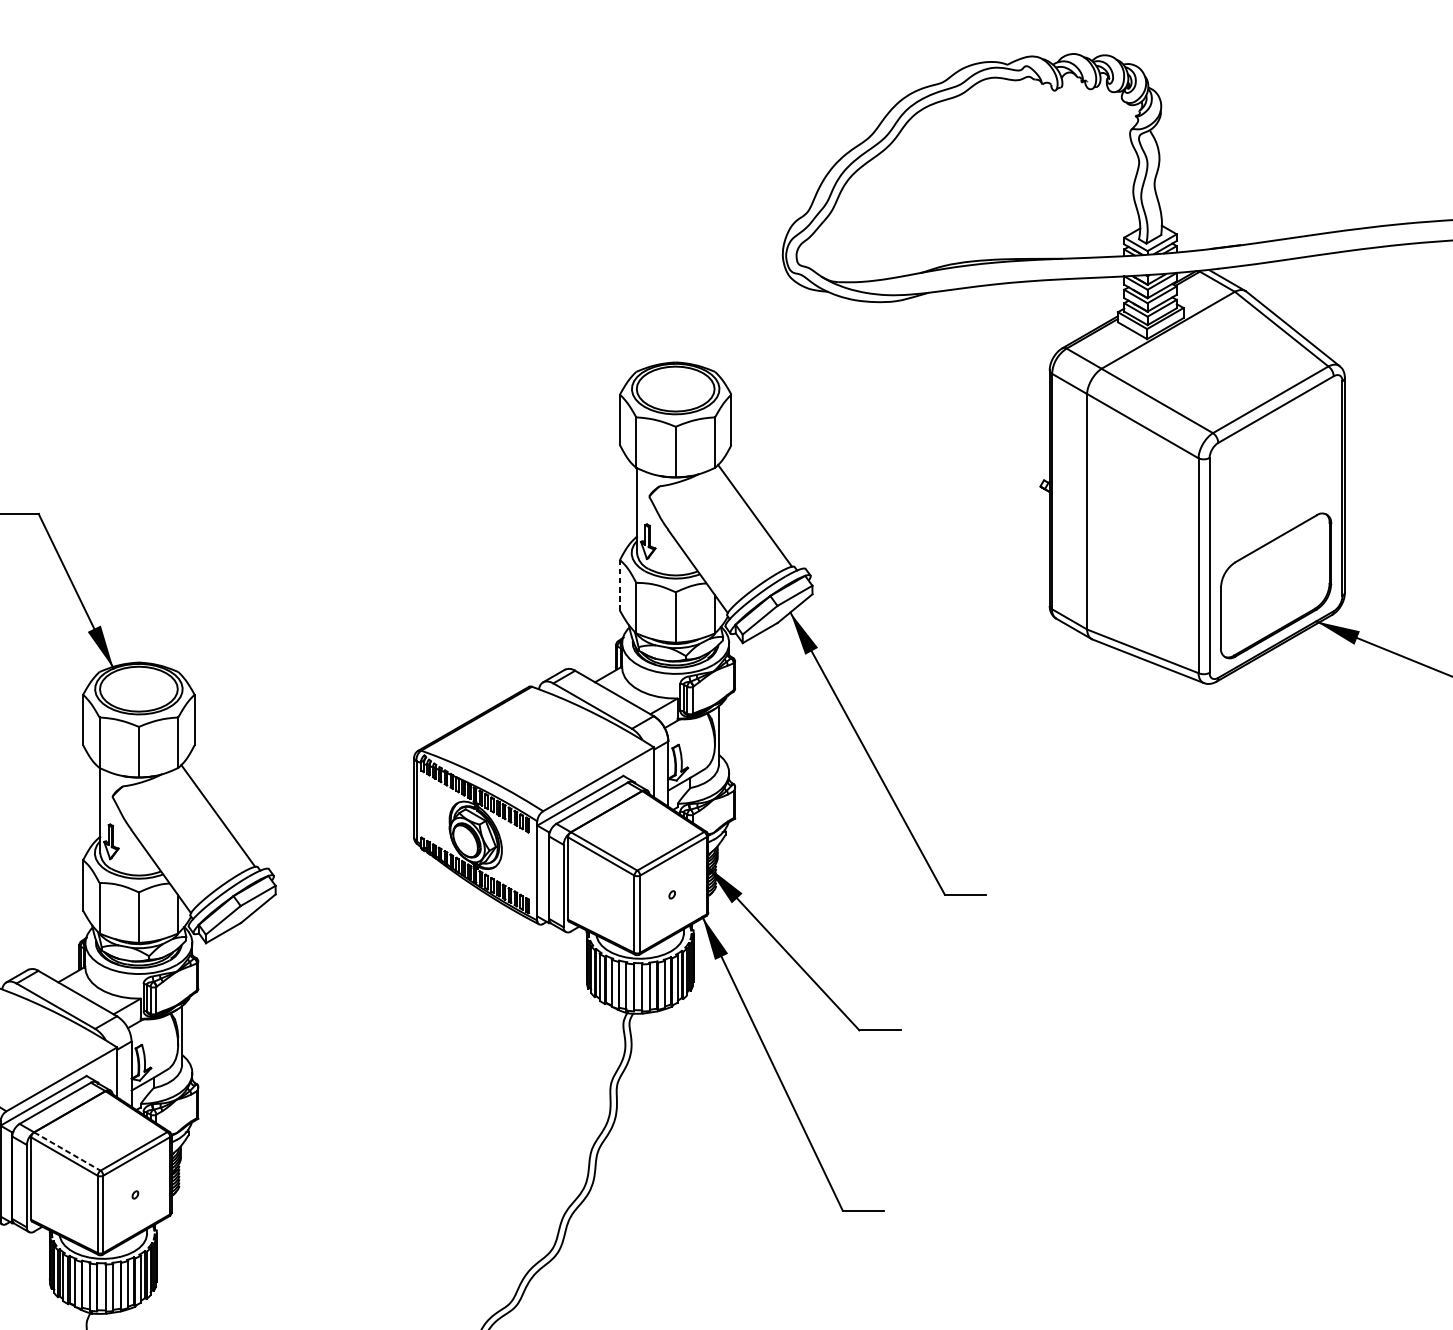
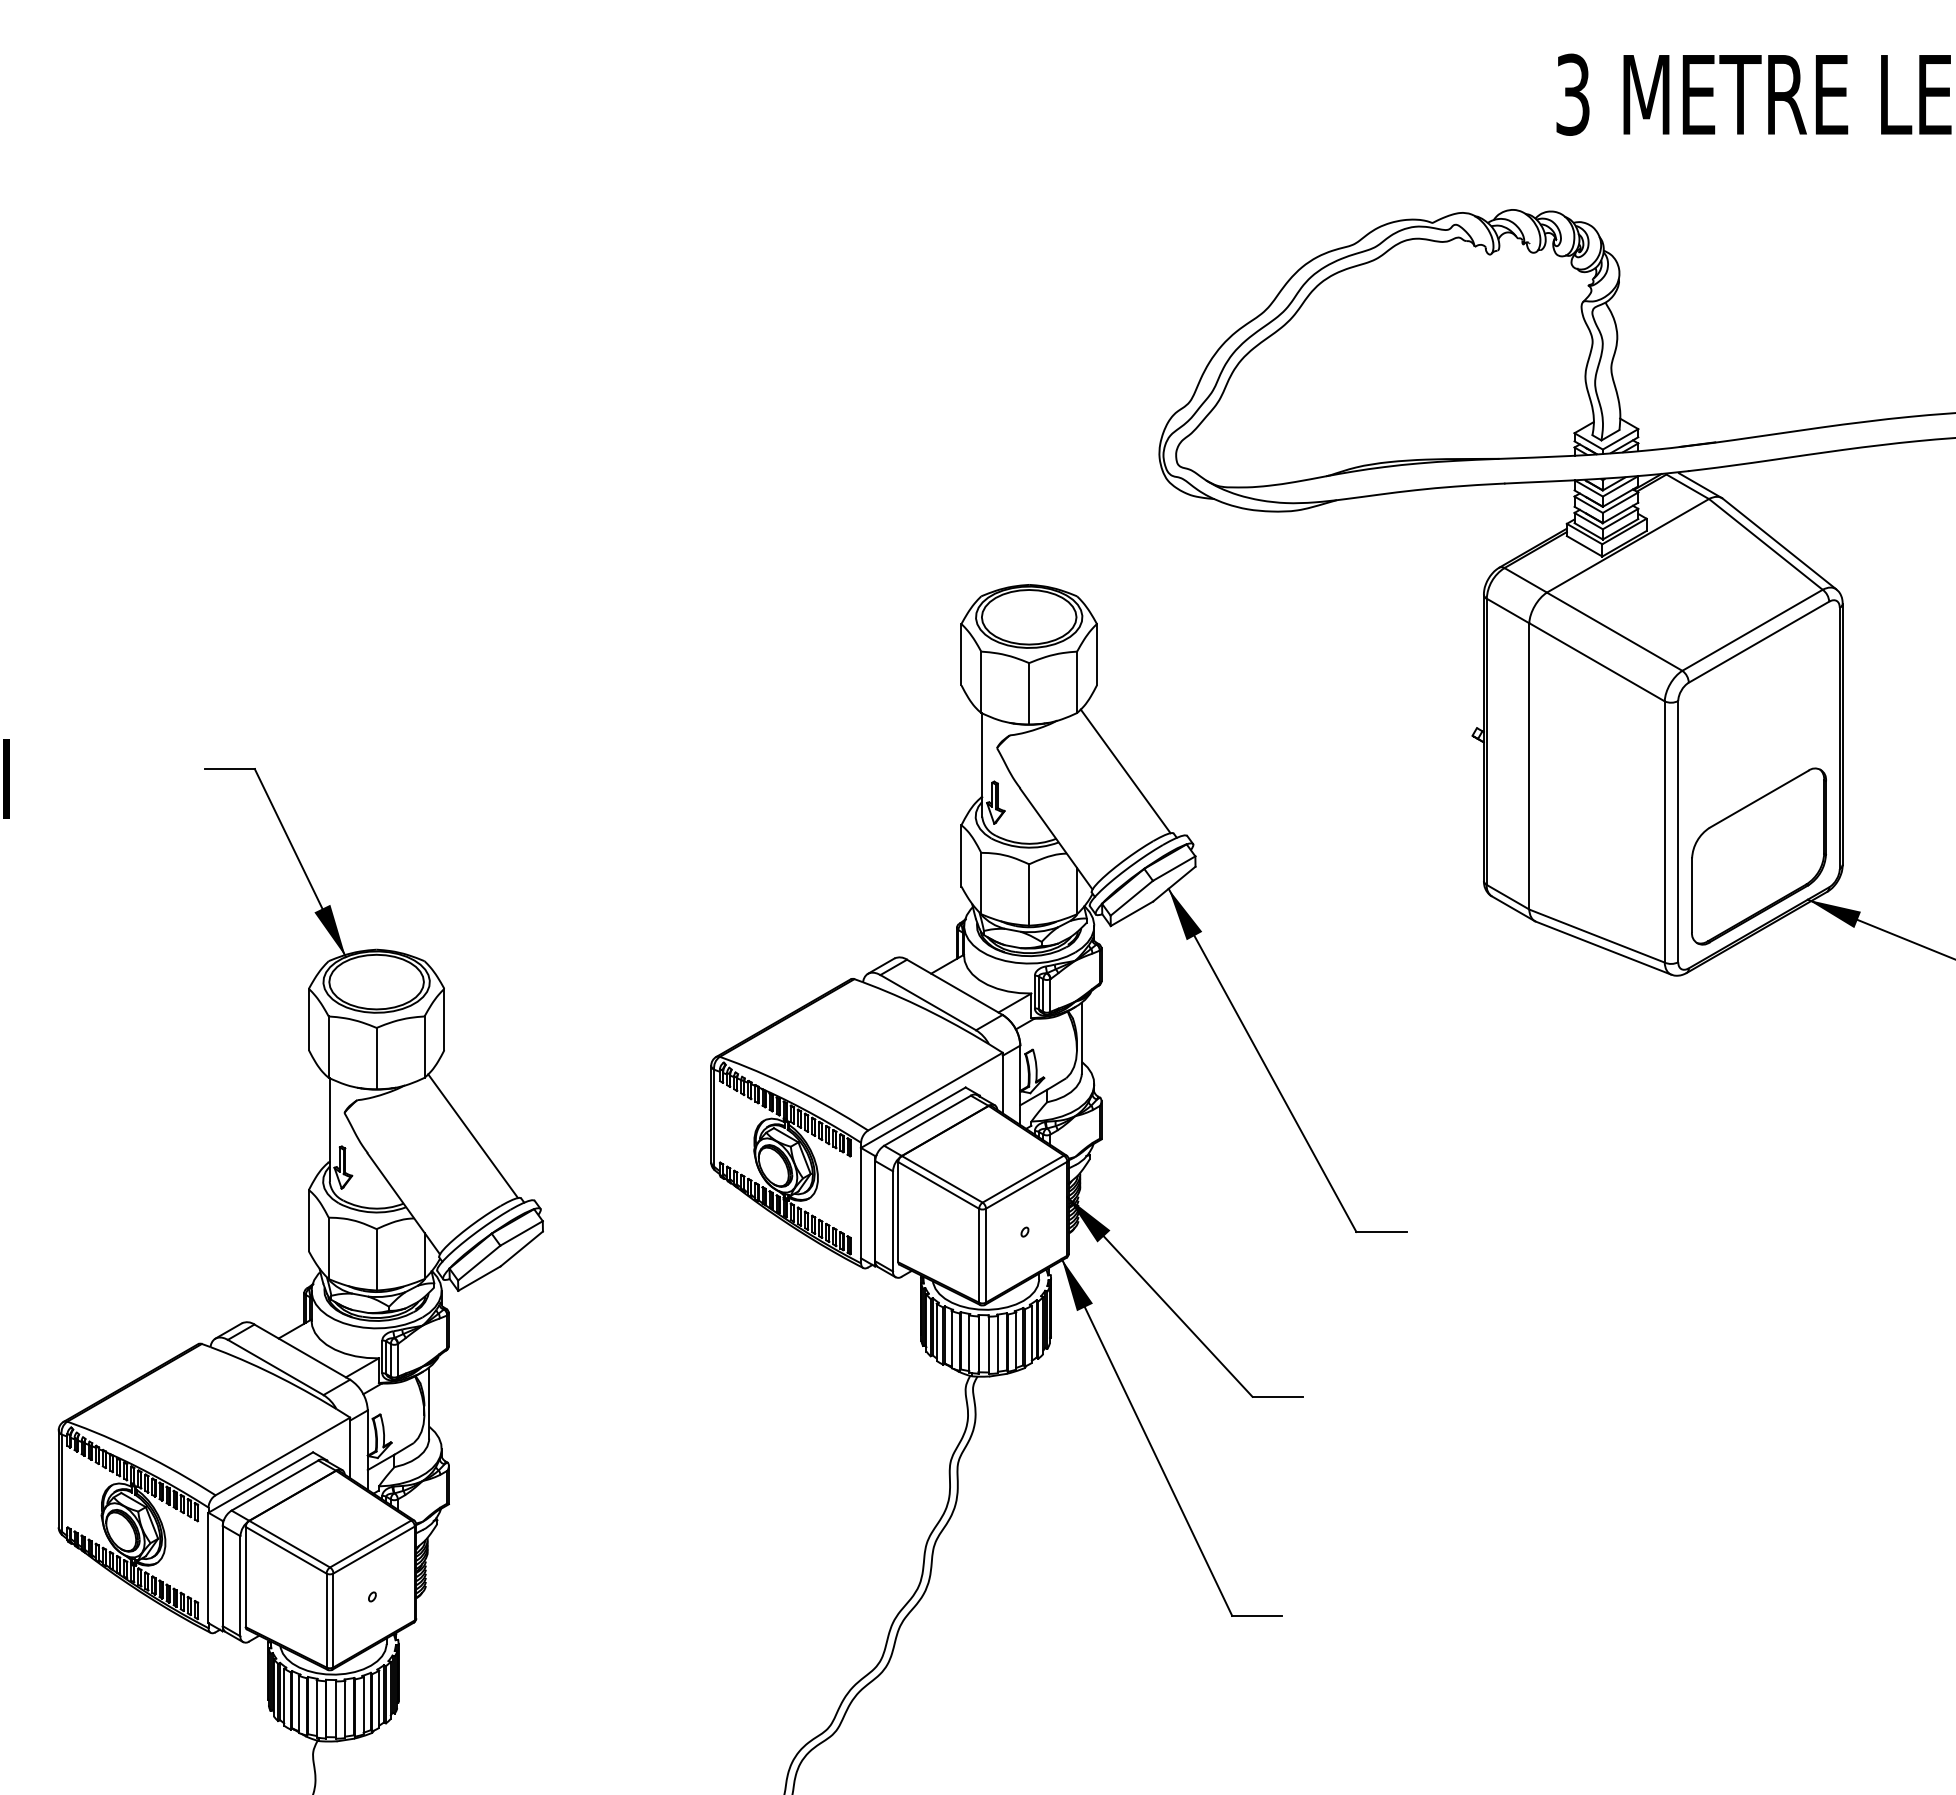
line: (620, 585) -> (961, 855), dashed -> solid
line: (67, 1151) -> (289, 1544), dashed -> solid

